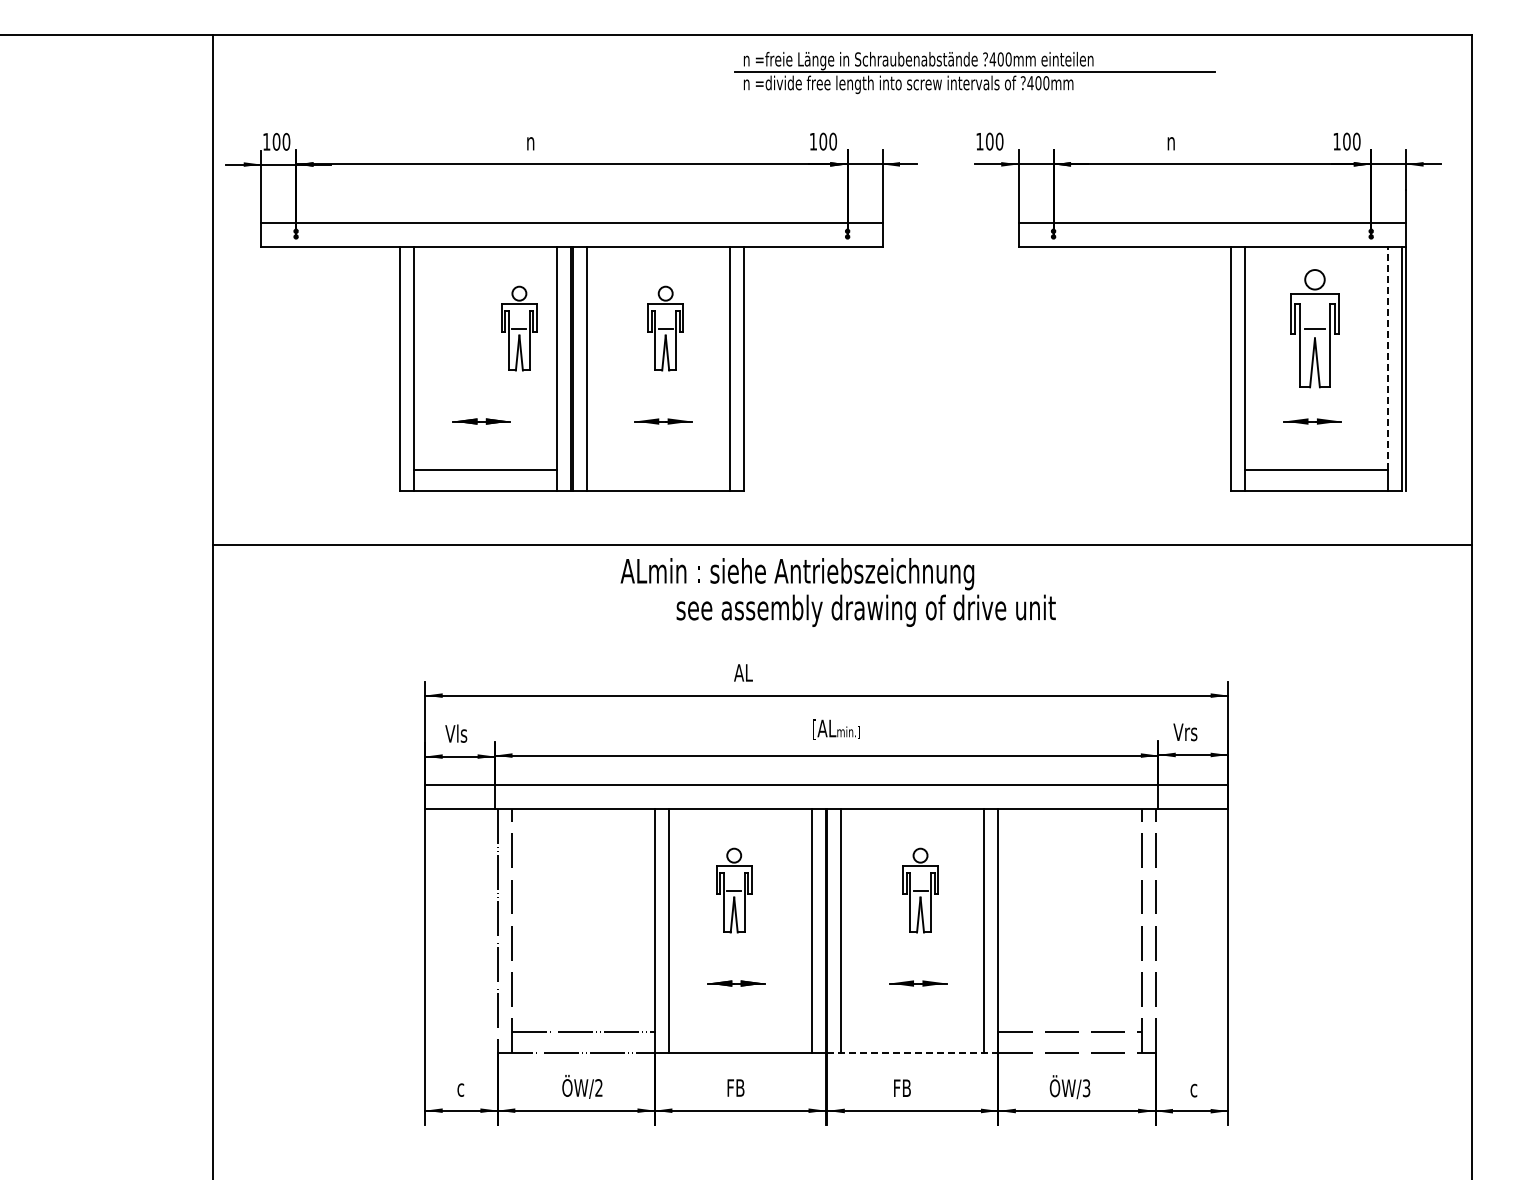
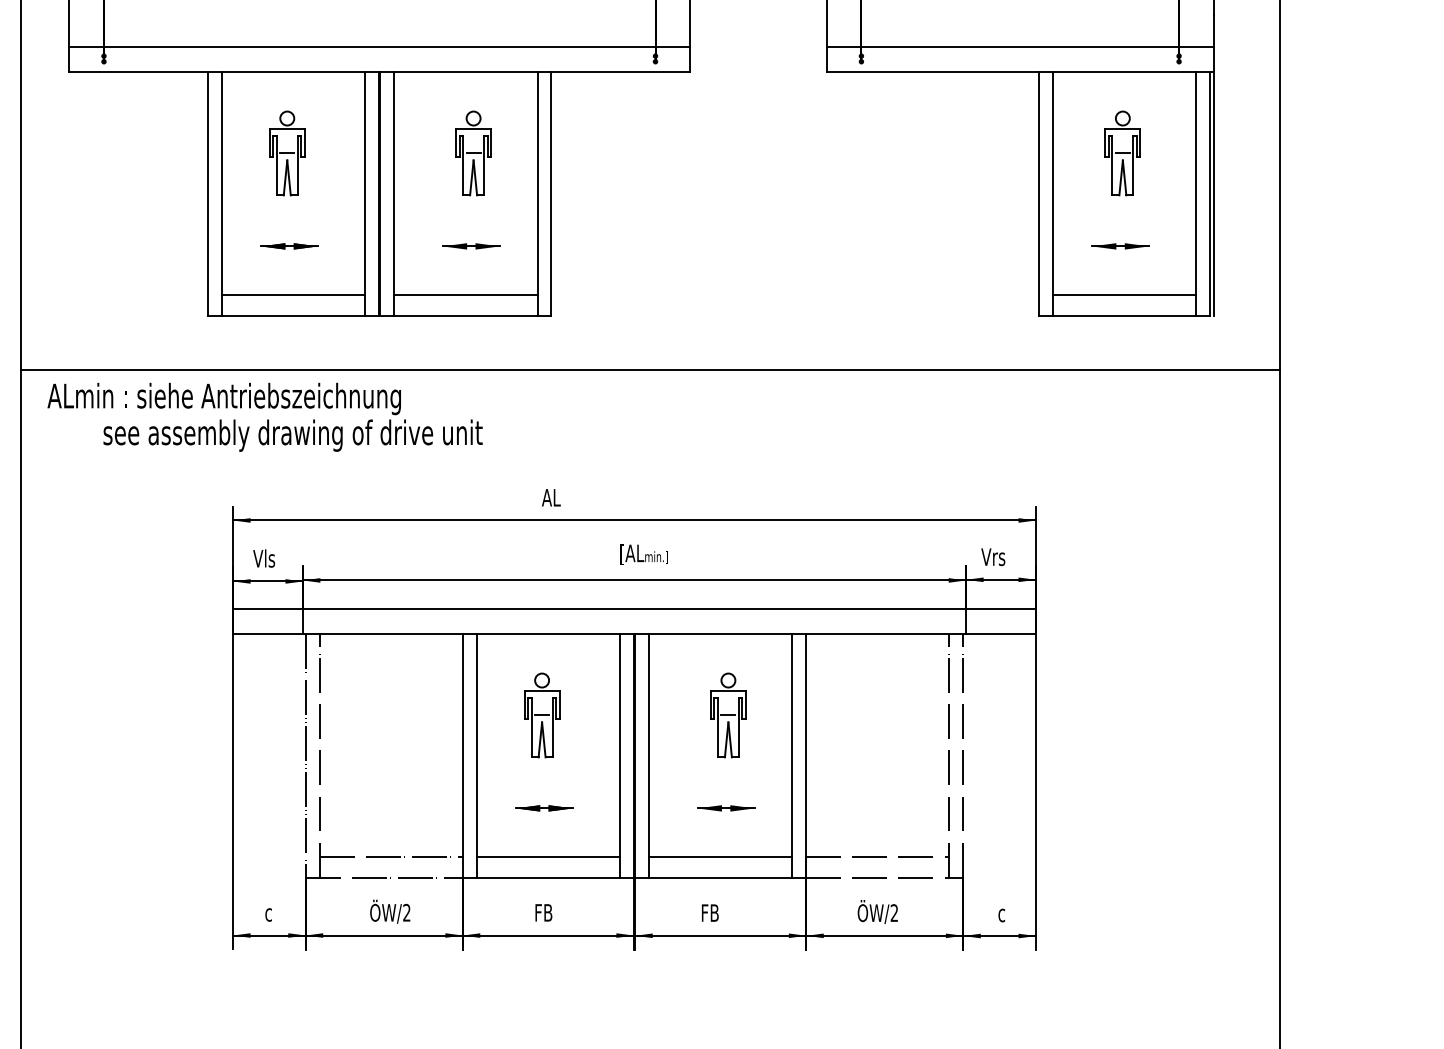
part: (519, 328) -> (287, 153), moved
part: (1314, 328) -> (1122, 153), size x0.71
line: (1387, 357) -> (1195, 182), dashed -> solid
line: (657, 469) -> (465, 294), added
text: (837, 592) -> (264, 417), moved
line: (740, 1031) -> (548, 856), added
line: (912, 1031) -> (720, 856), added
line: (912, 1052) -> (720, 877), dashed -> solid
text: (1086, 1088) -> (894, 913), ÖW/3 -> ÖW/2

